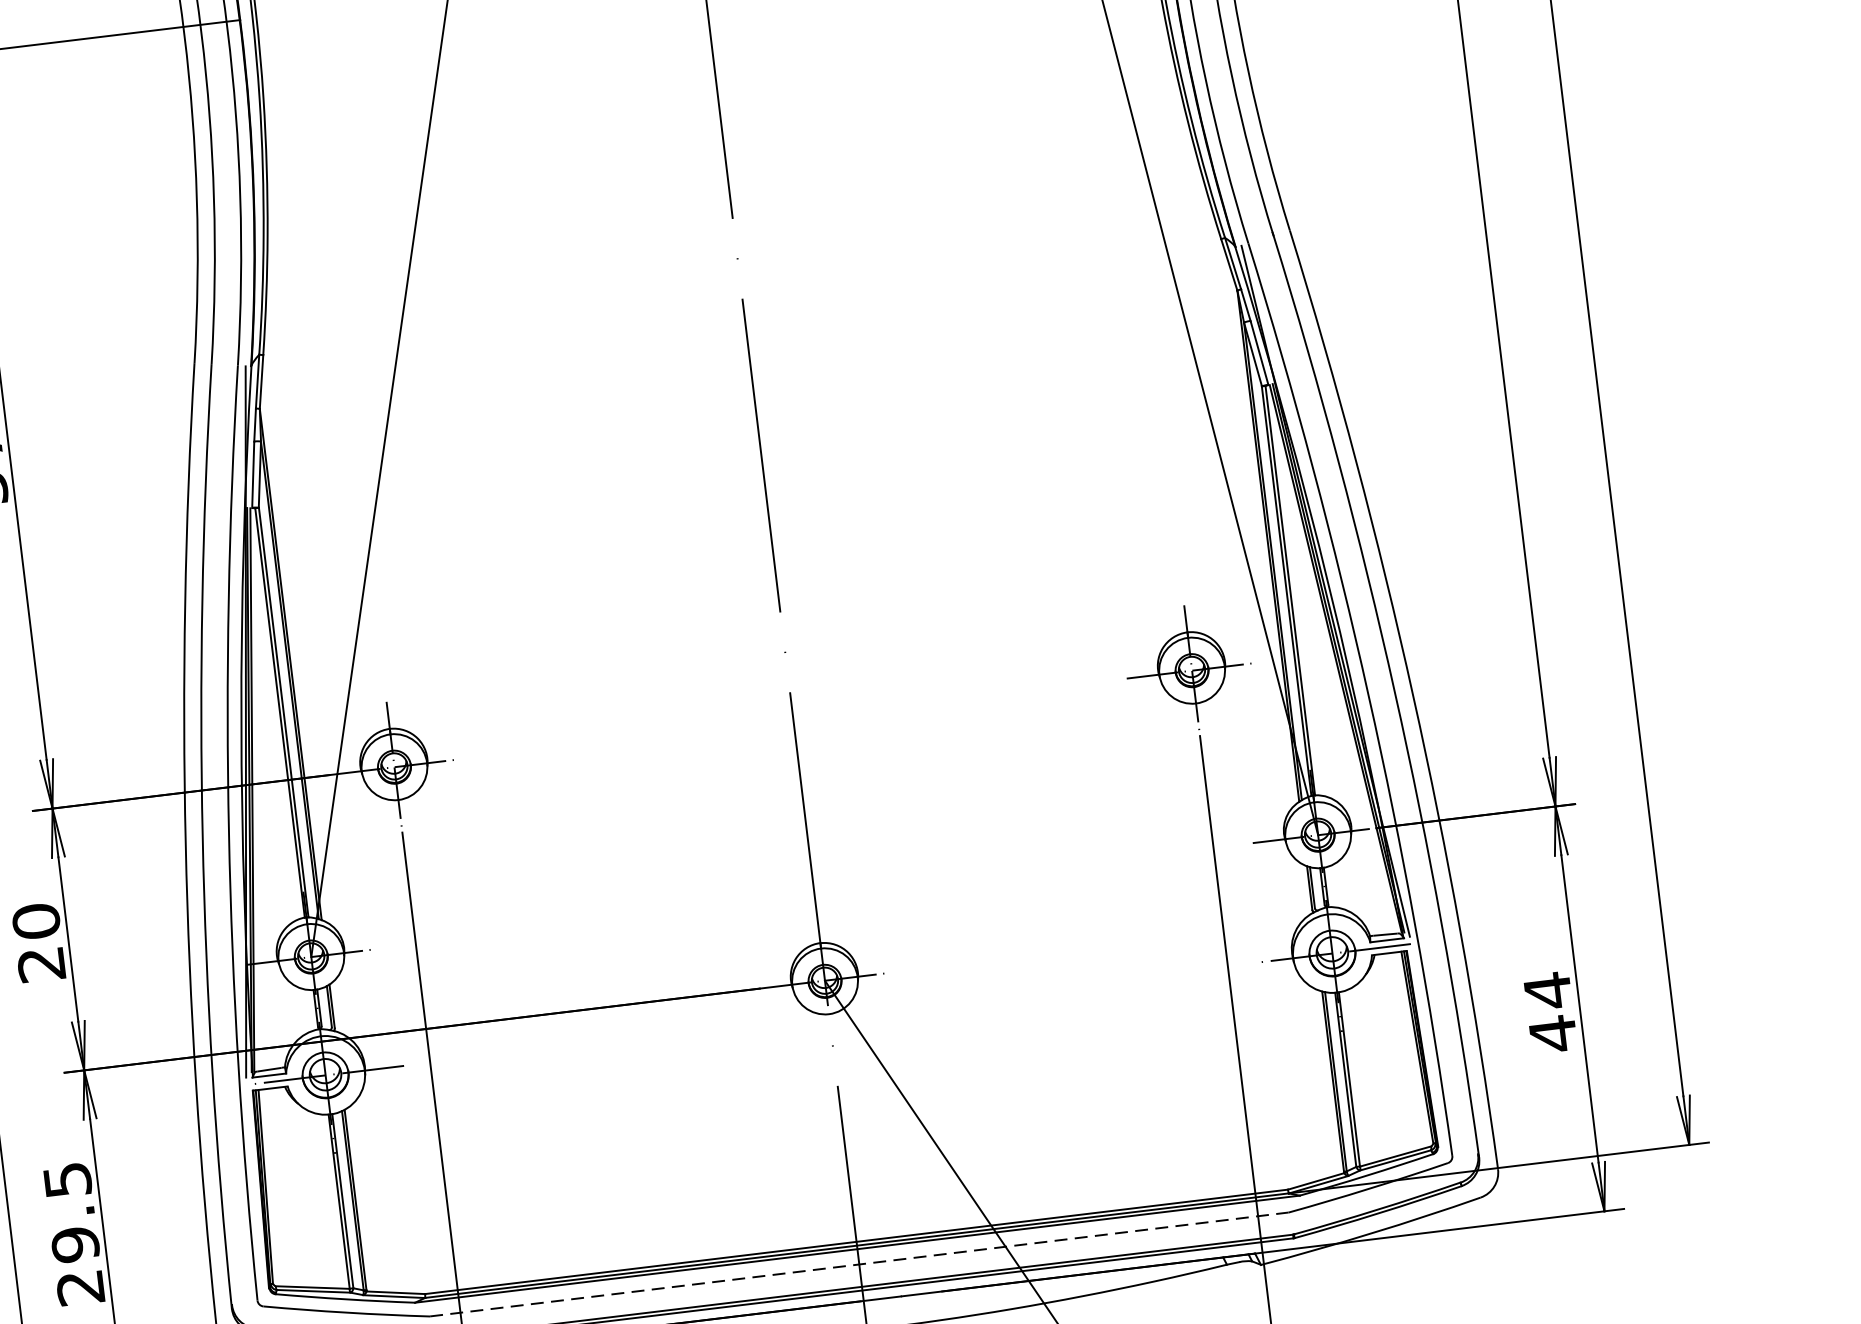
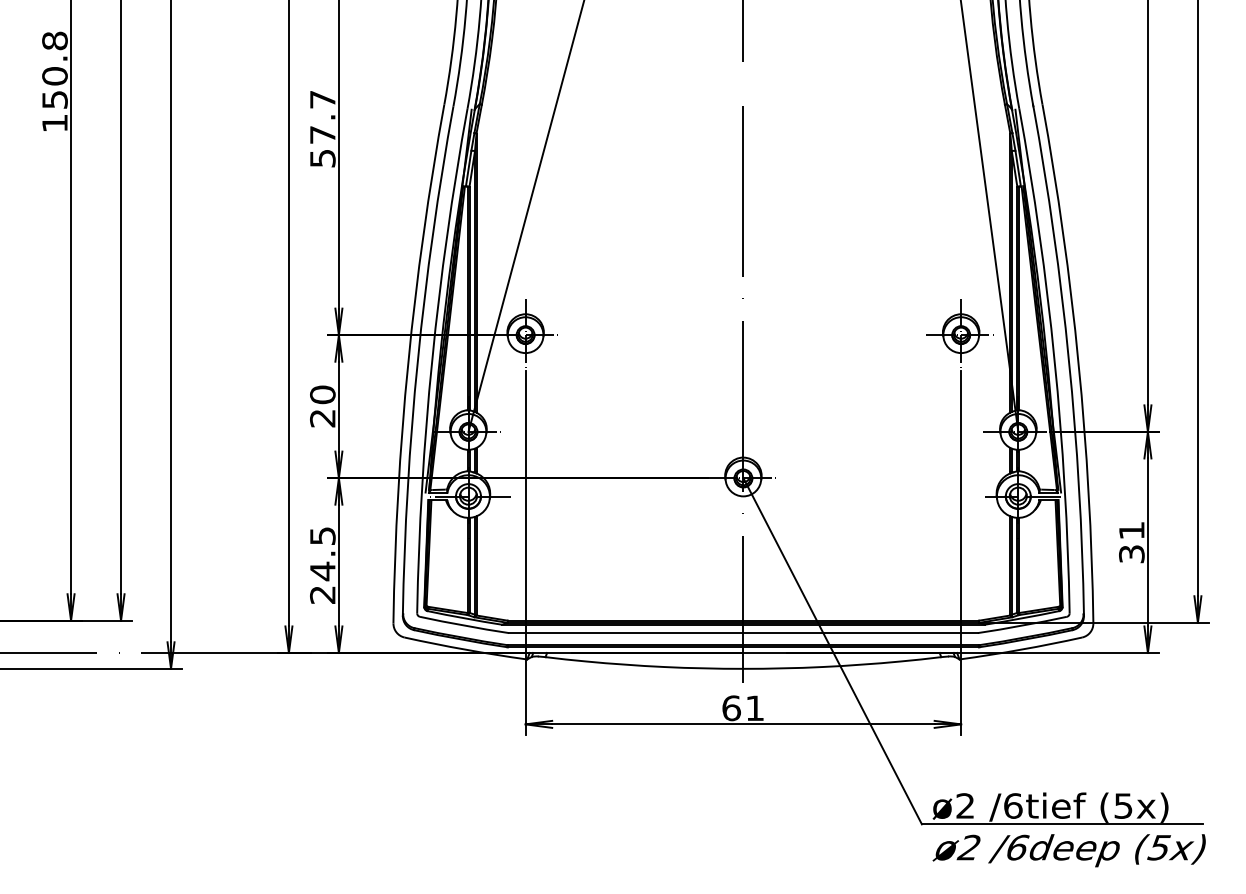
text: (1549, 1012) -> (1131, 542), 44 -> 31
text: (74, 1245) -> (322, 571), 29.5 -> 24.5
line: (859, 1265) -> (743, 633), dashed -> solid

